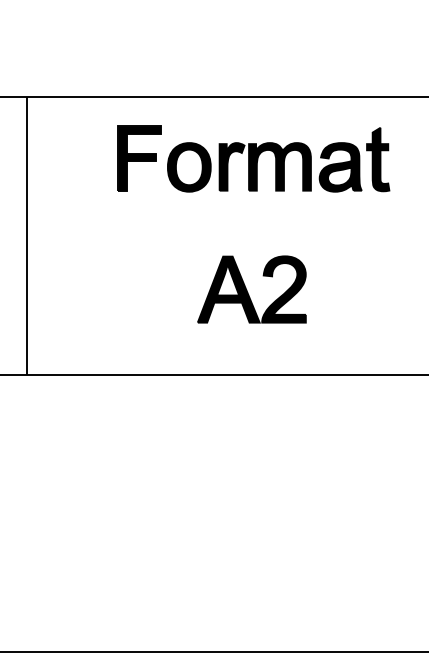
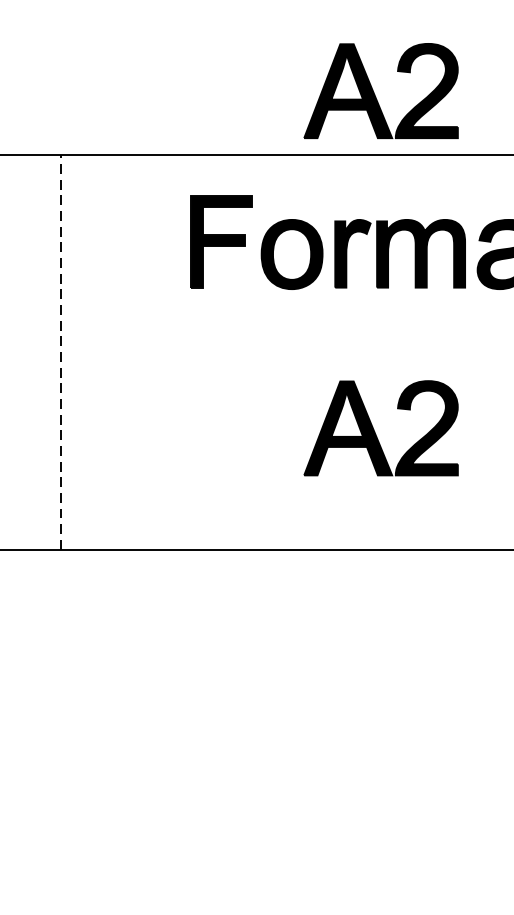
part: (251, 52) -> (380, 91), added
line: (26, 236) -> (60, 352), solid -> dashed

